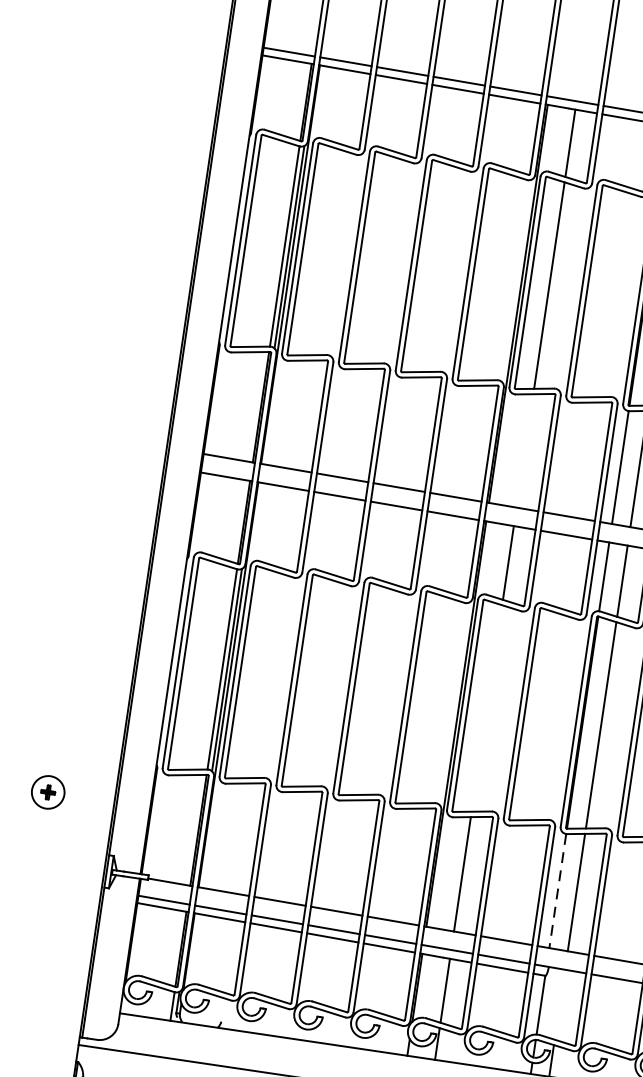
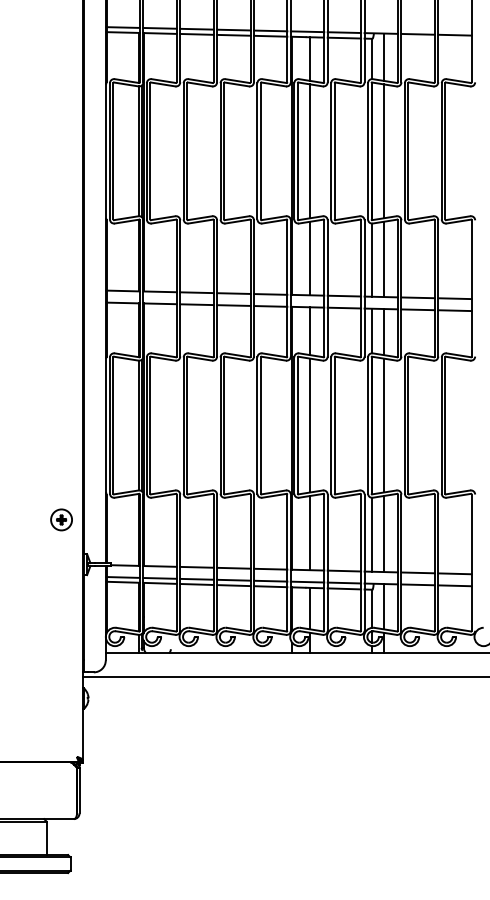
line: (525, 450) -> (310, 258), added
line: (487, 708) -> (310, 425), added
part: (48, 791) -> (61, 519), moved
line: (558, 890) -> (372, 534), dashed -> solid
line: (560, 1004) -> (384, 606), added

